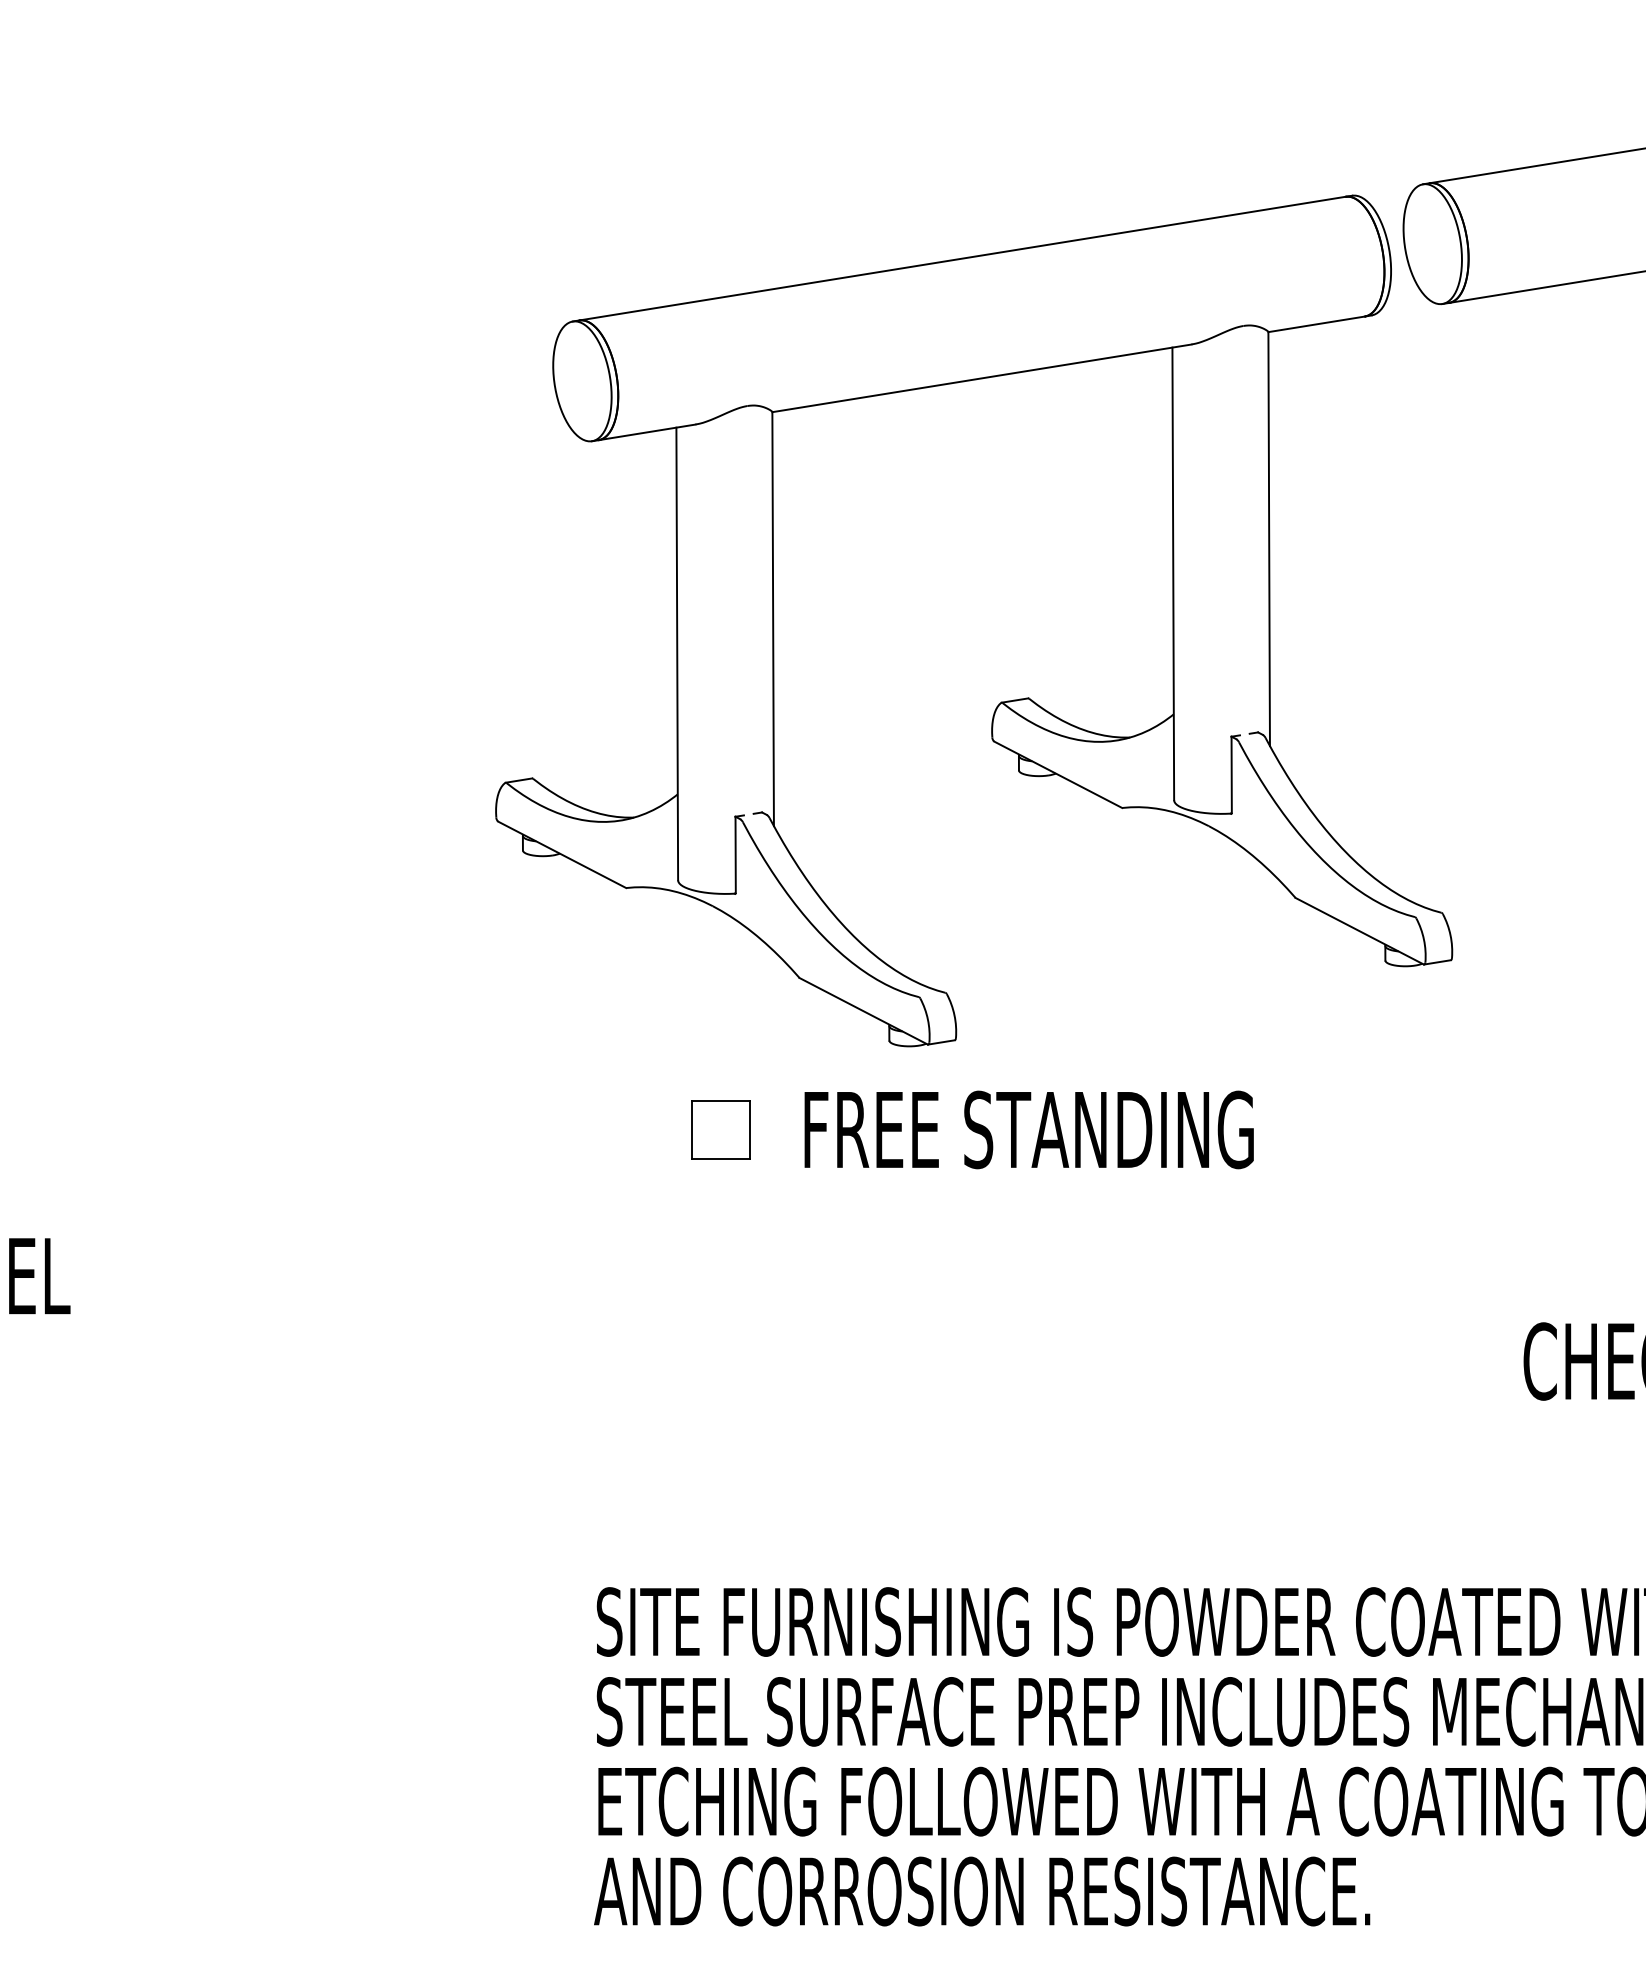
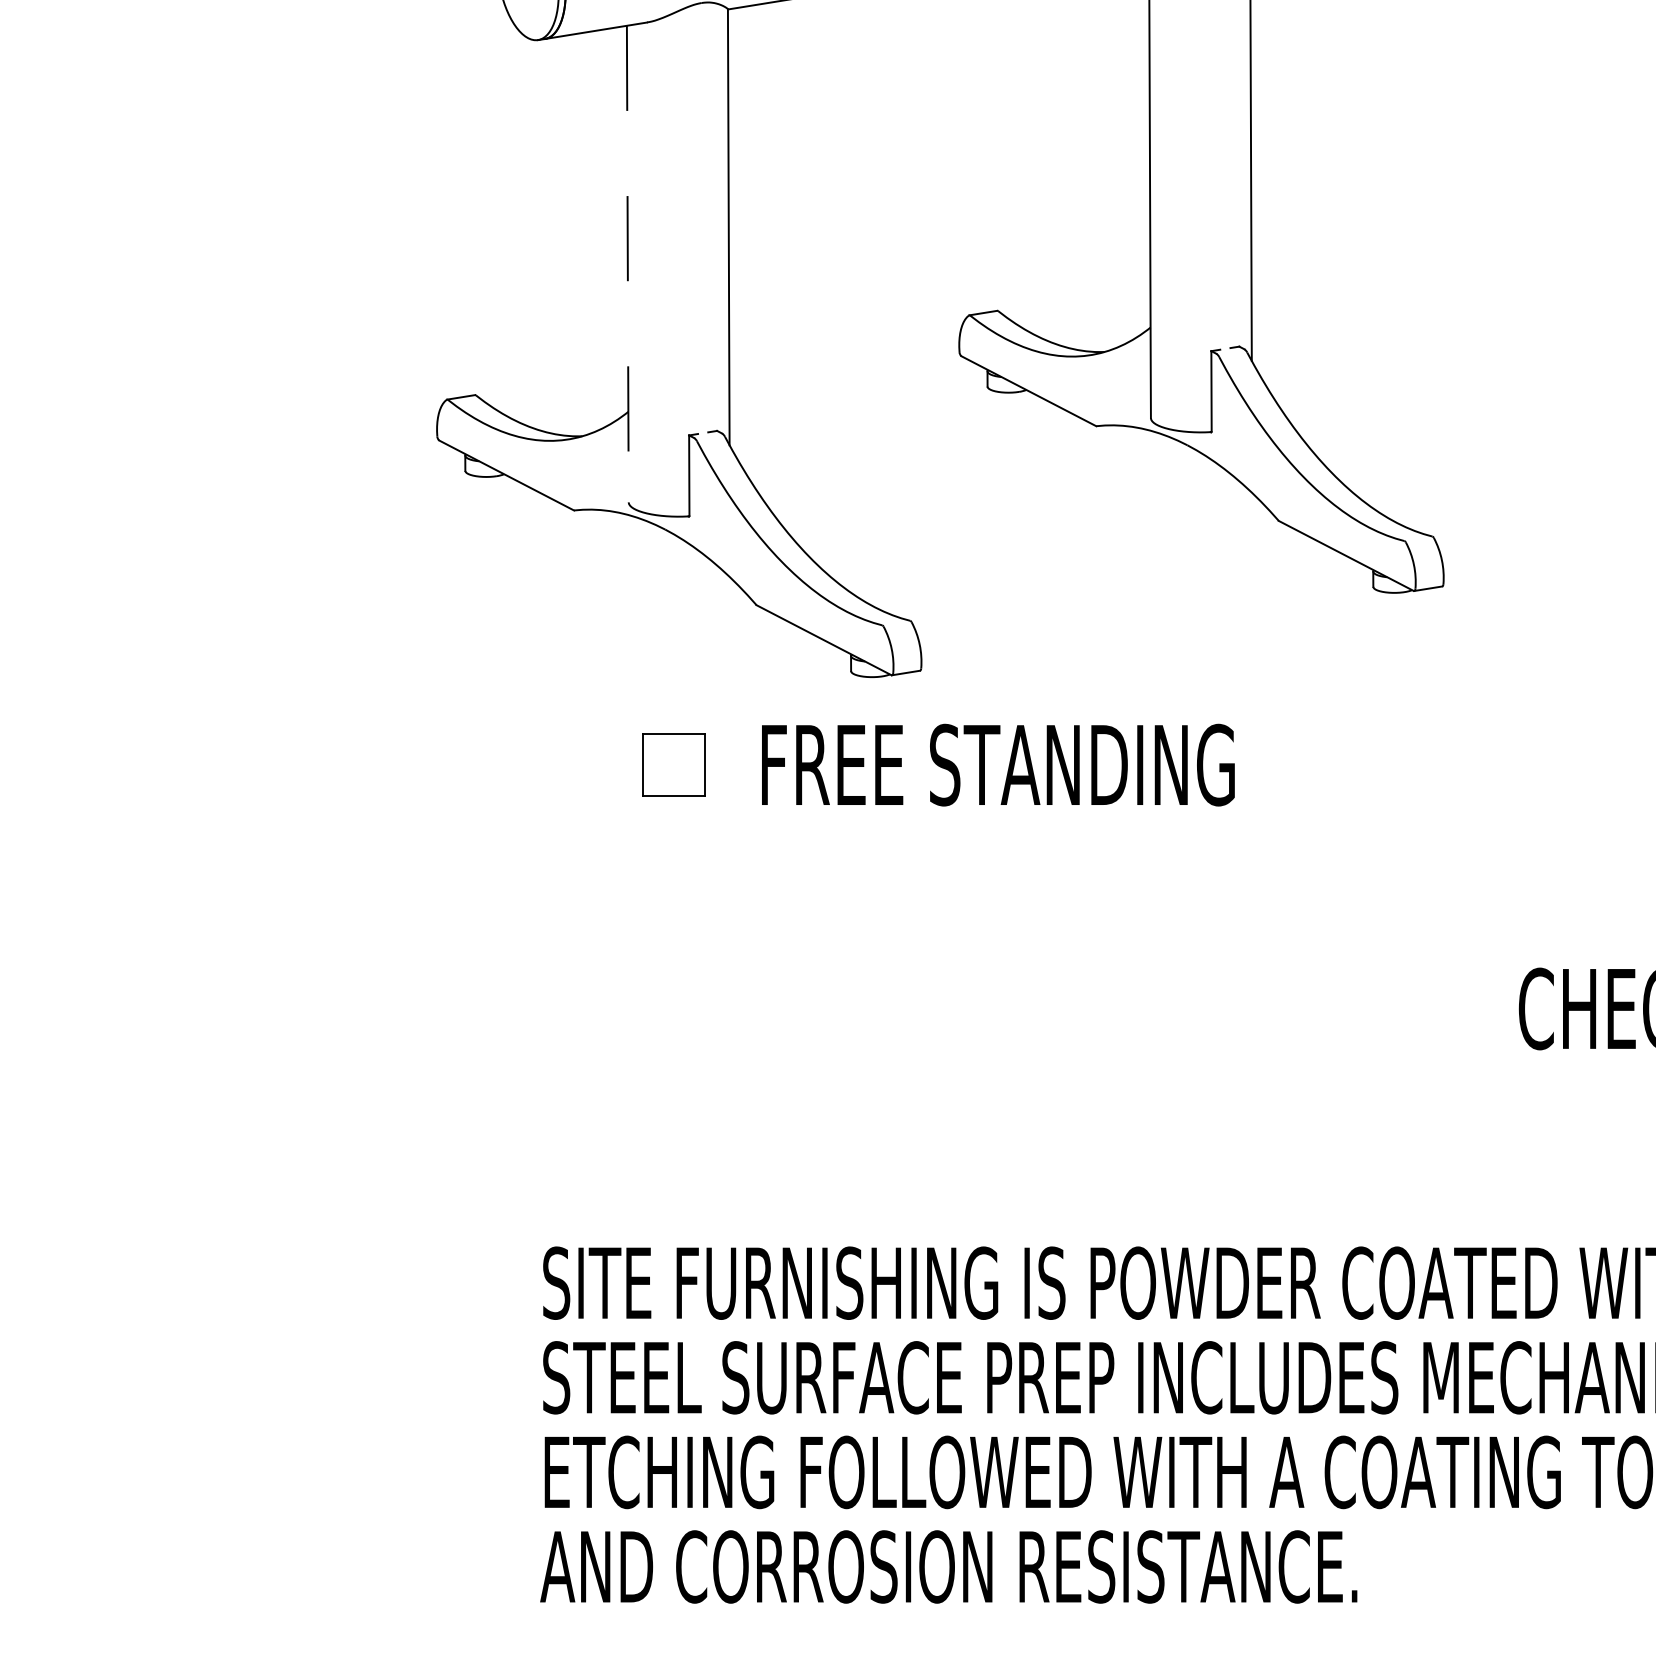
line: (677, 654) -> (628, 264), solid -> dashed

